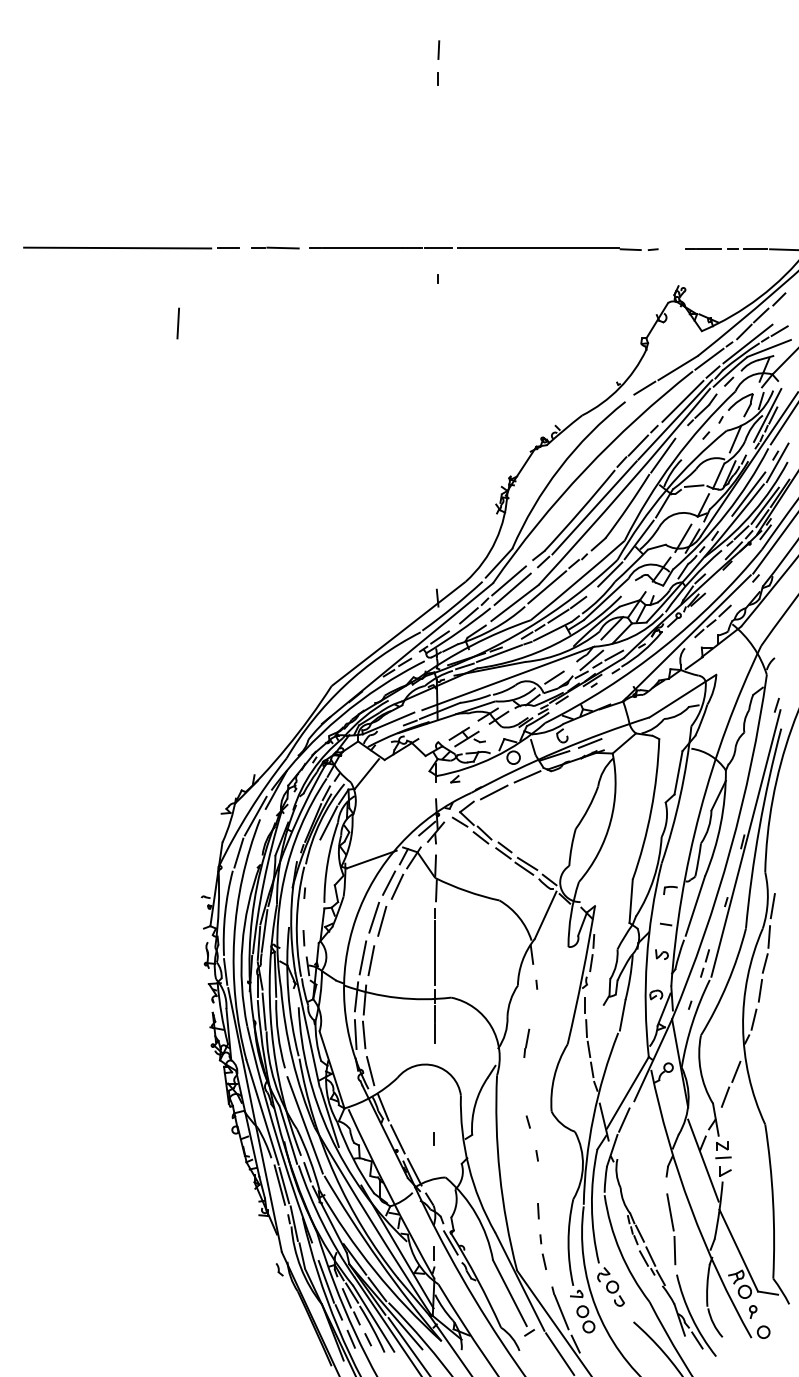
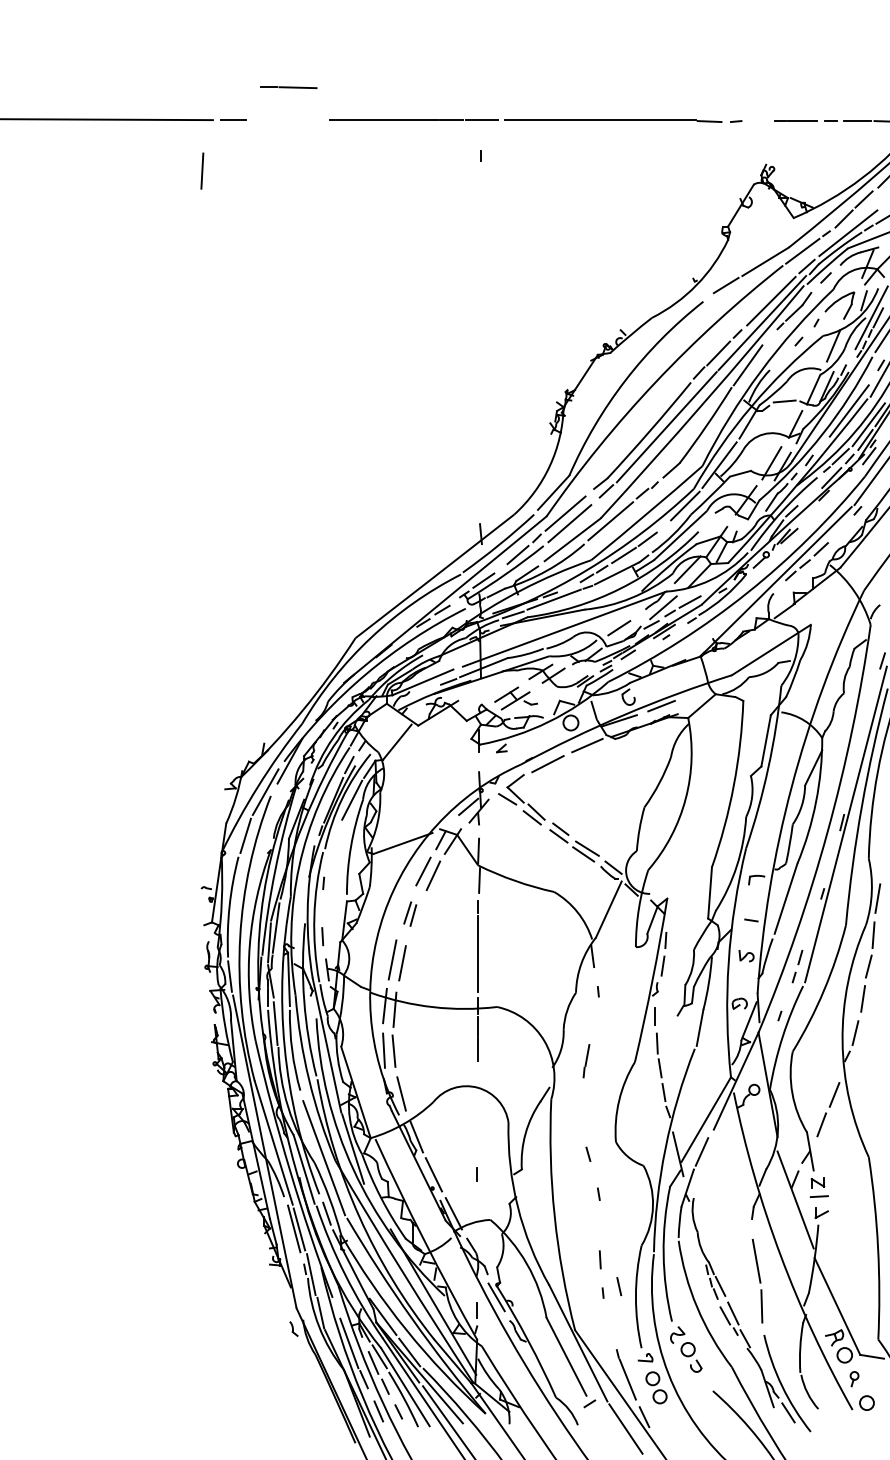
line: (275, 247) -> (289, 87), moved
line: (177, 323) -> (201, 171), moved
part: (377, 918) -> (409, 913), size x0.6
line: (543, 1261) -> (618, 1286), moved

